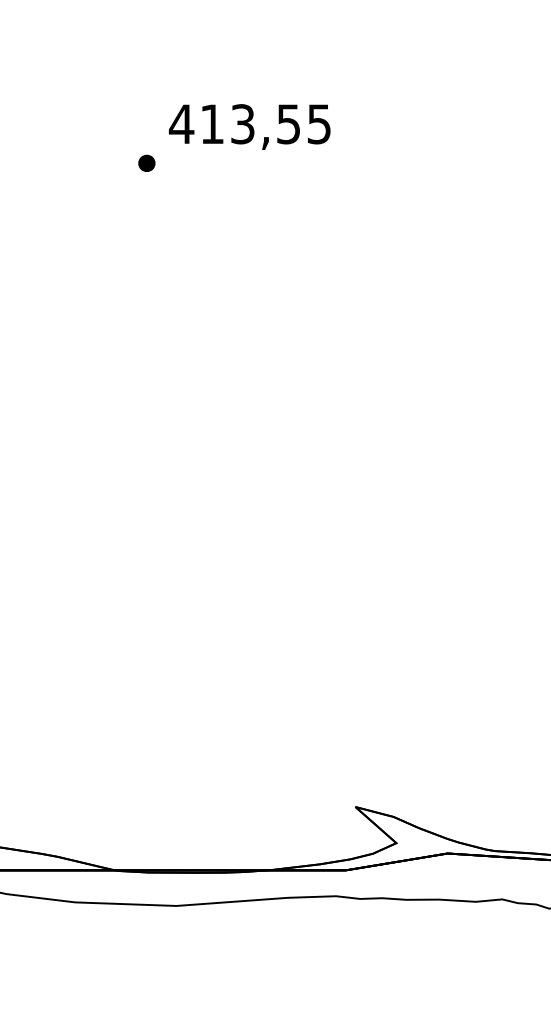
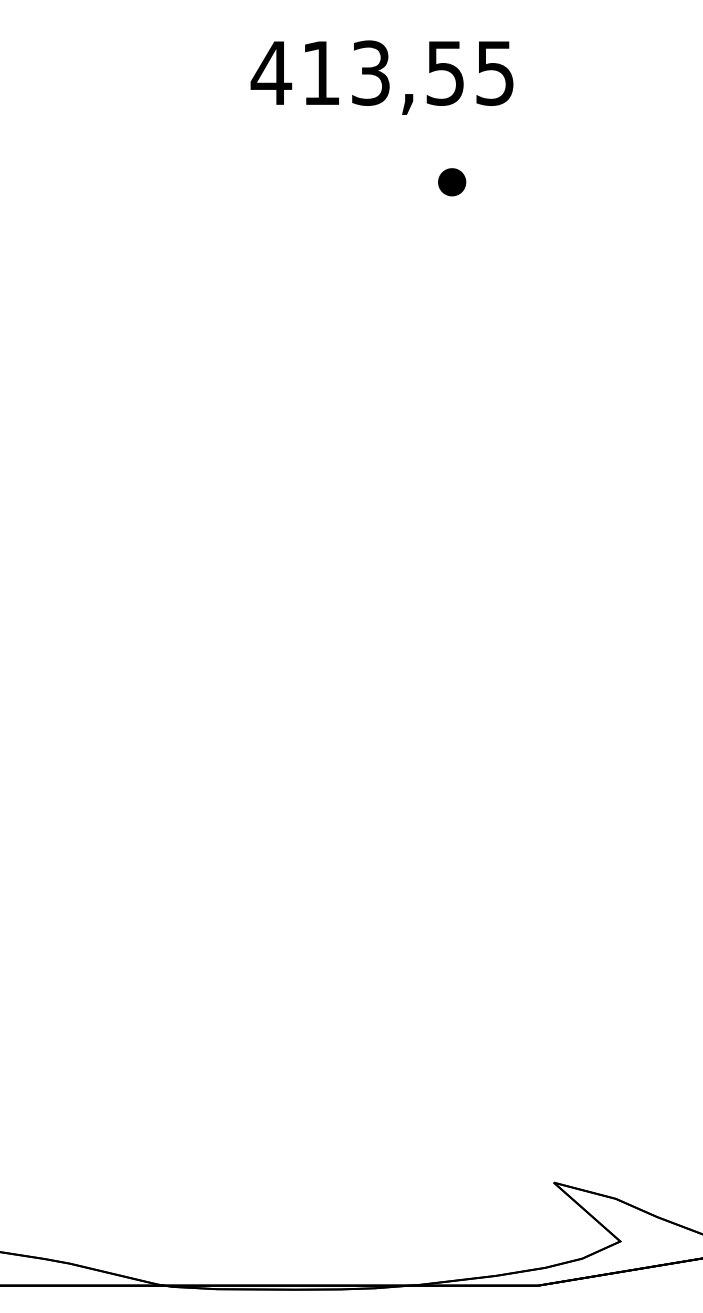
part: (146, 162) -> (451, 180), moved

